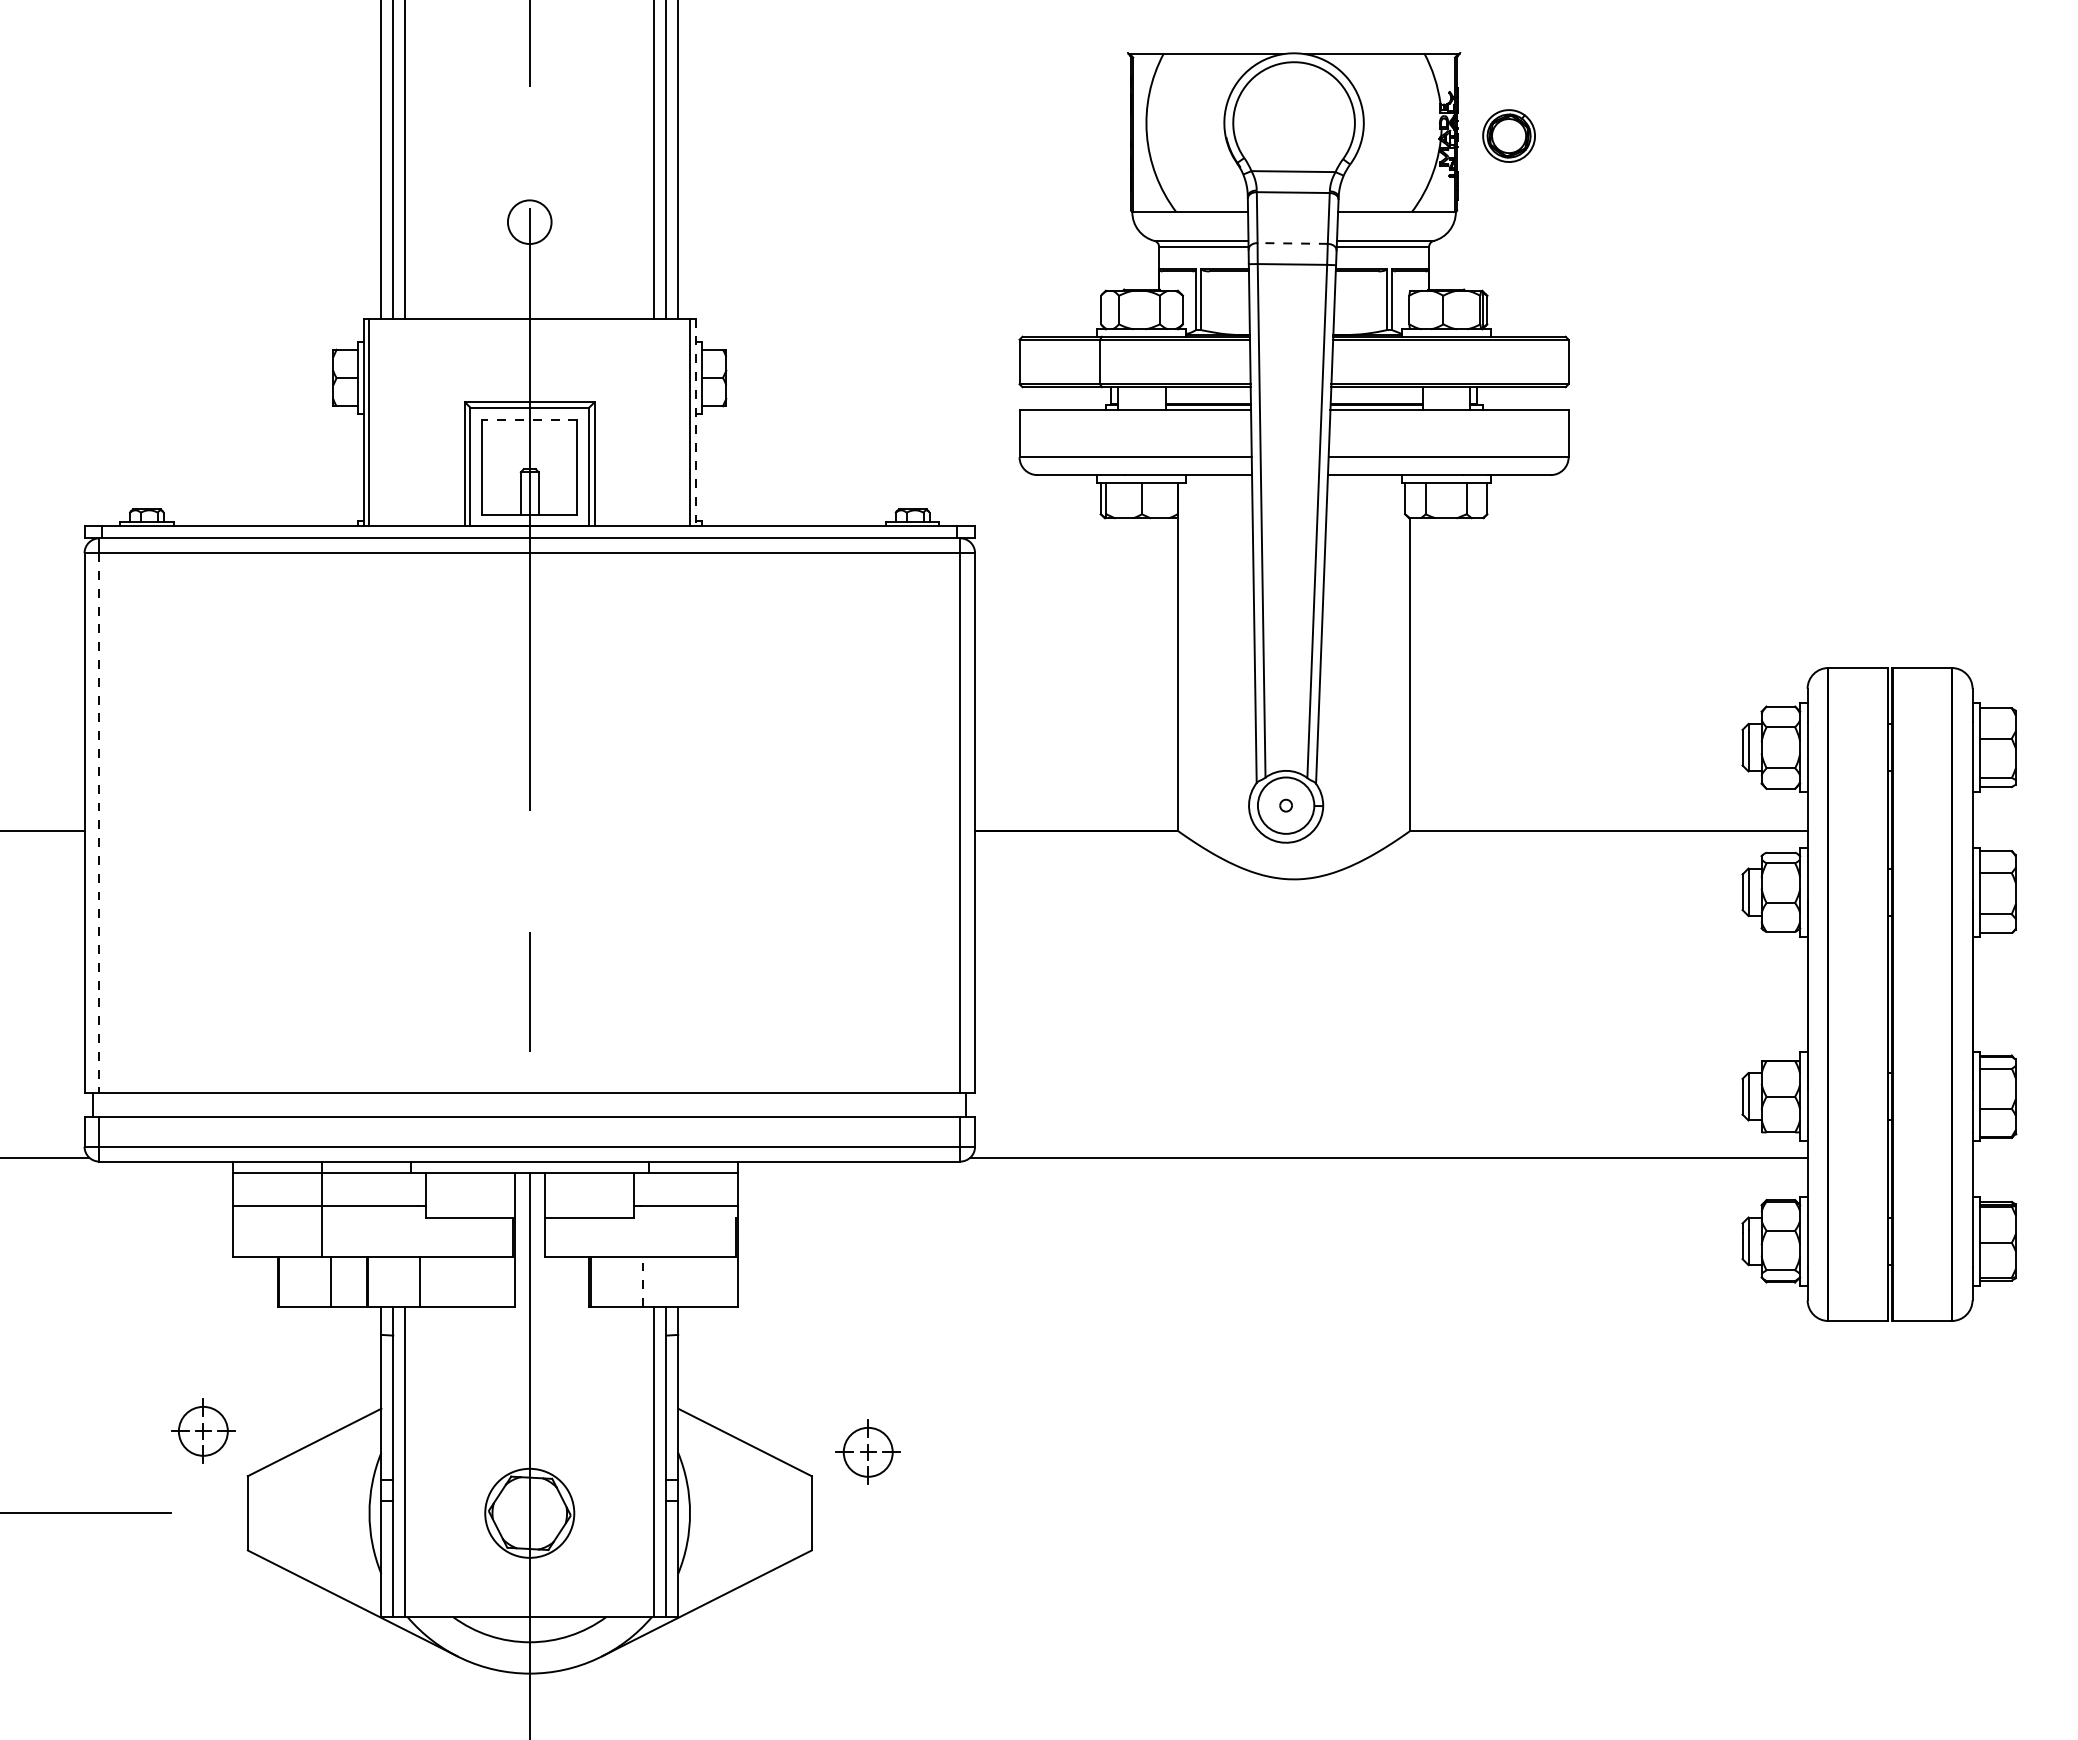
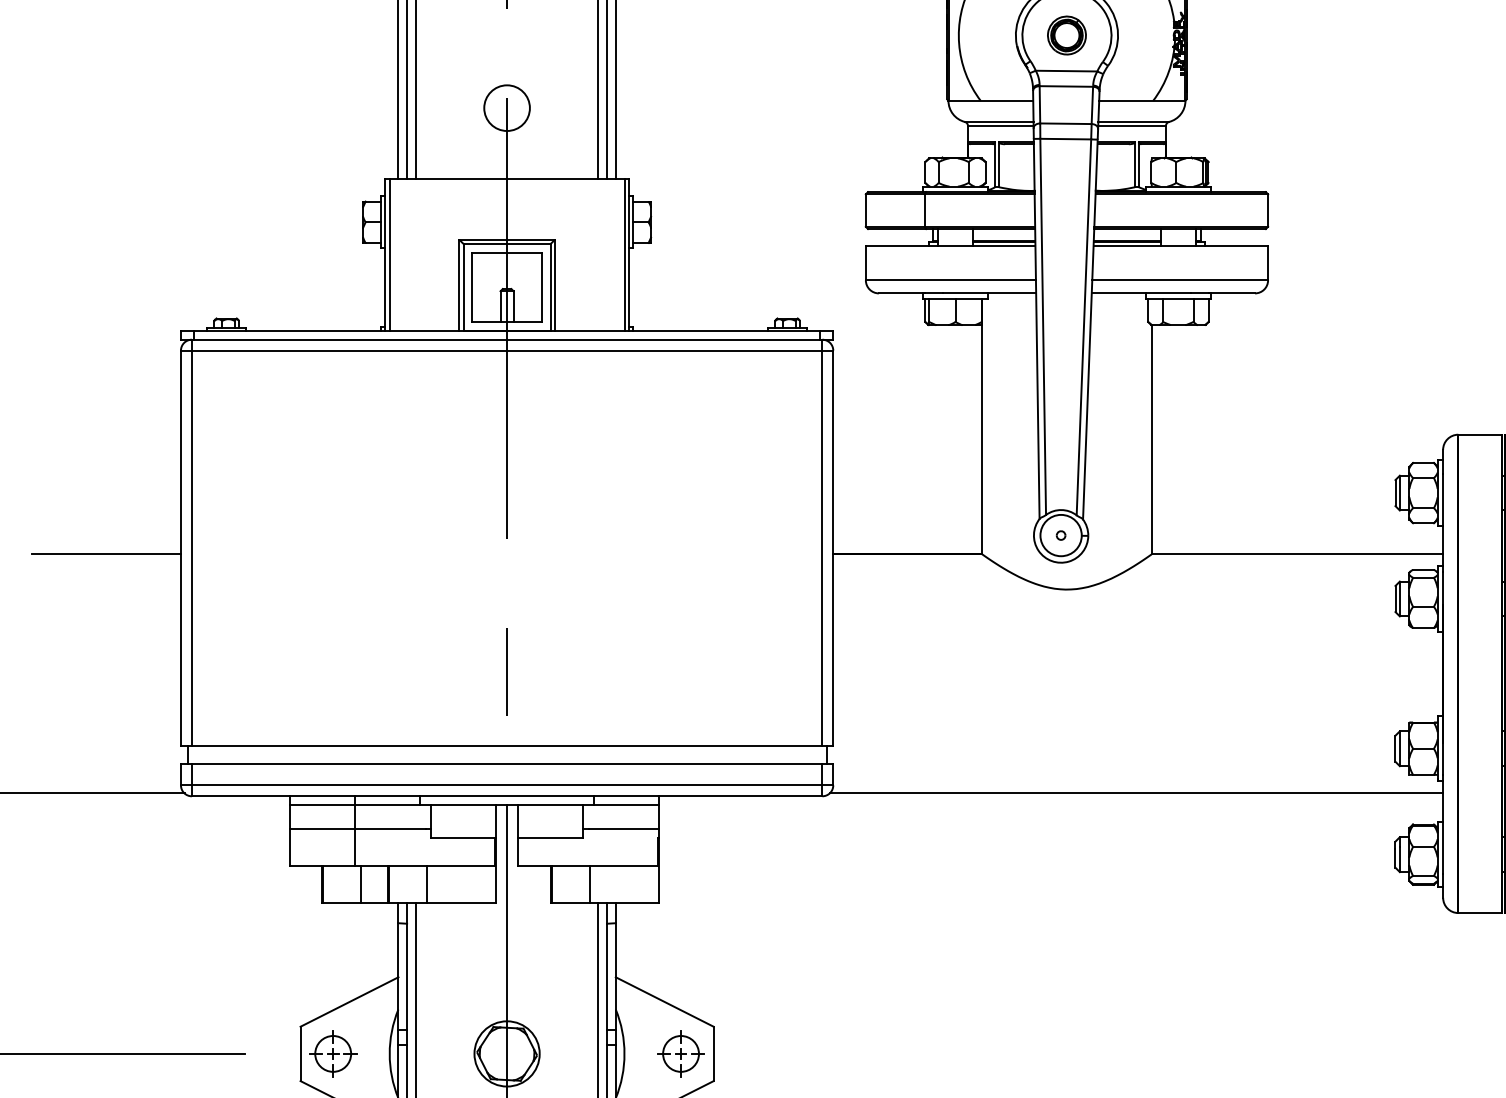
part: (1508, 135) -> (1066, 35), moved
circle: (529, 222) -> (506, 108), size x1.43
line: (1292, 243) -> (1065, 123), dashed -> solid
line: (529, 419) -> (506, 252), dashed -> solid
line: (696, 422) -> (629, 254), dashed -> solid
line: (99, 823) -> (191, 548), dashed -> solid
line: (642, 1281) -> (589, 884), dashed -> solid
part: (203, 1430) -> (333, 1053), moved
part: (867, 1451) -> (680, 1053), moved

